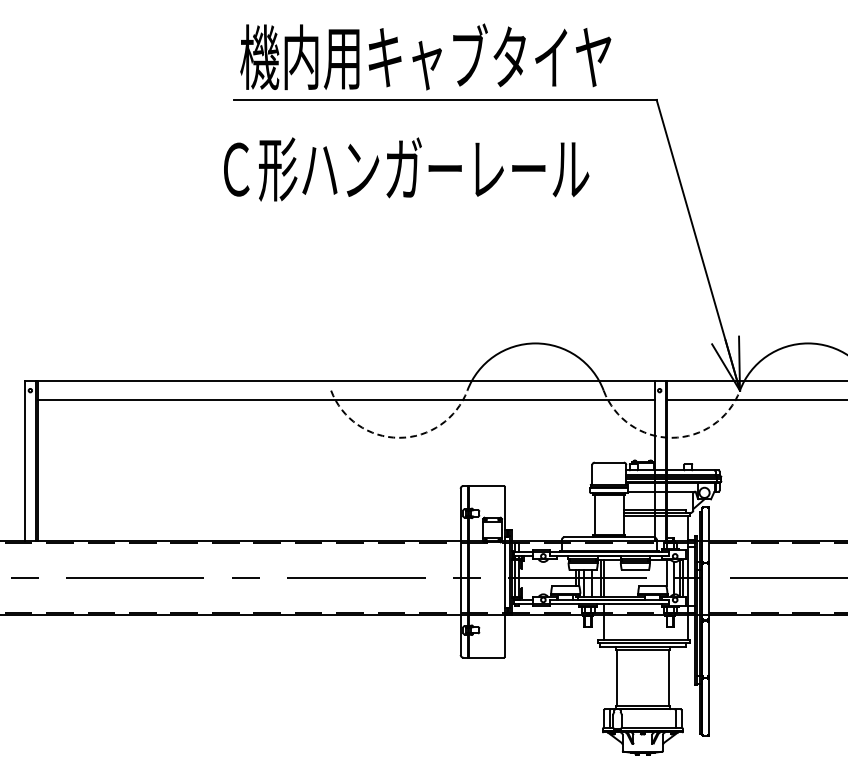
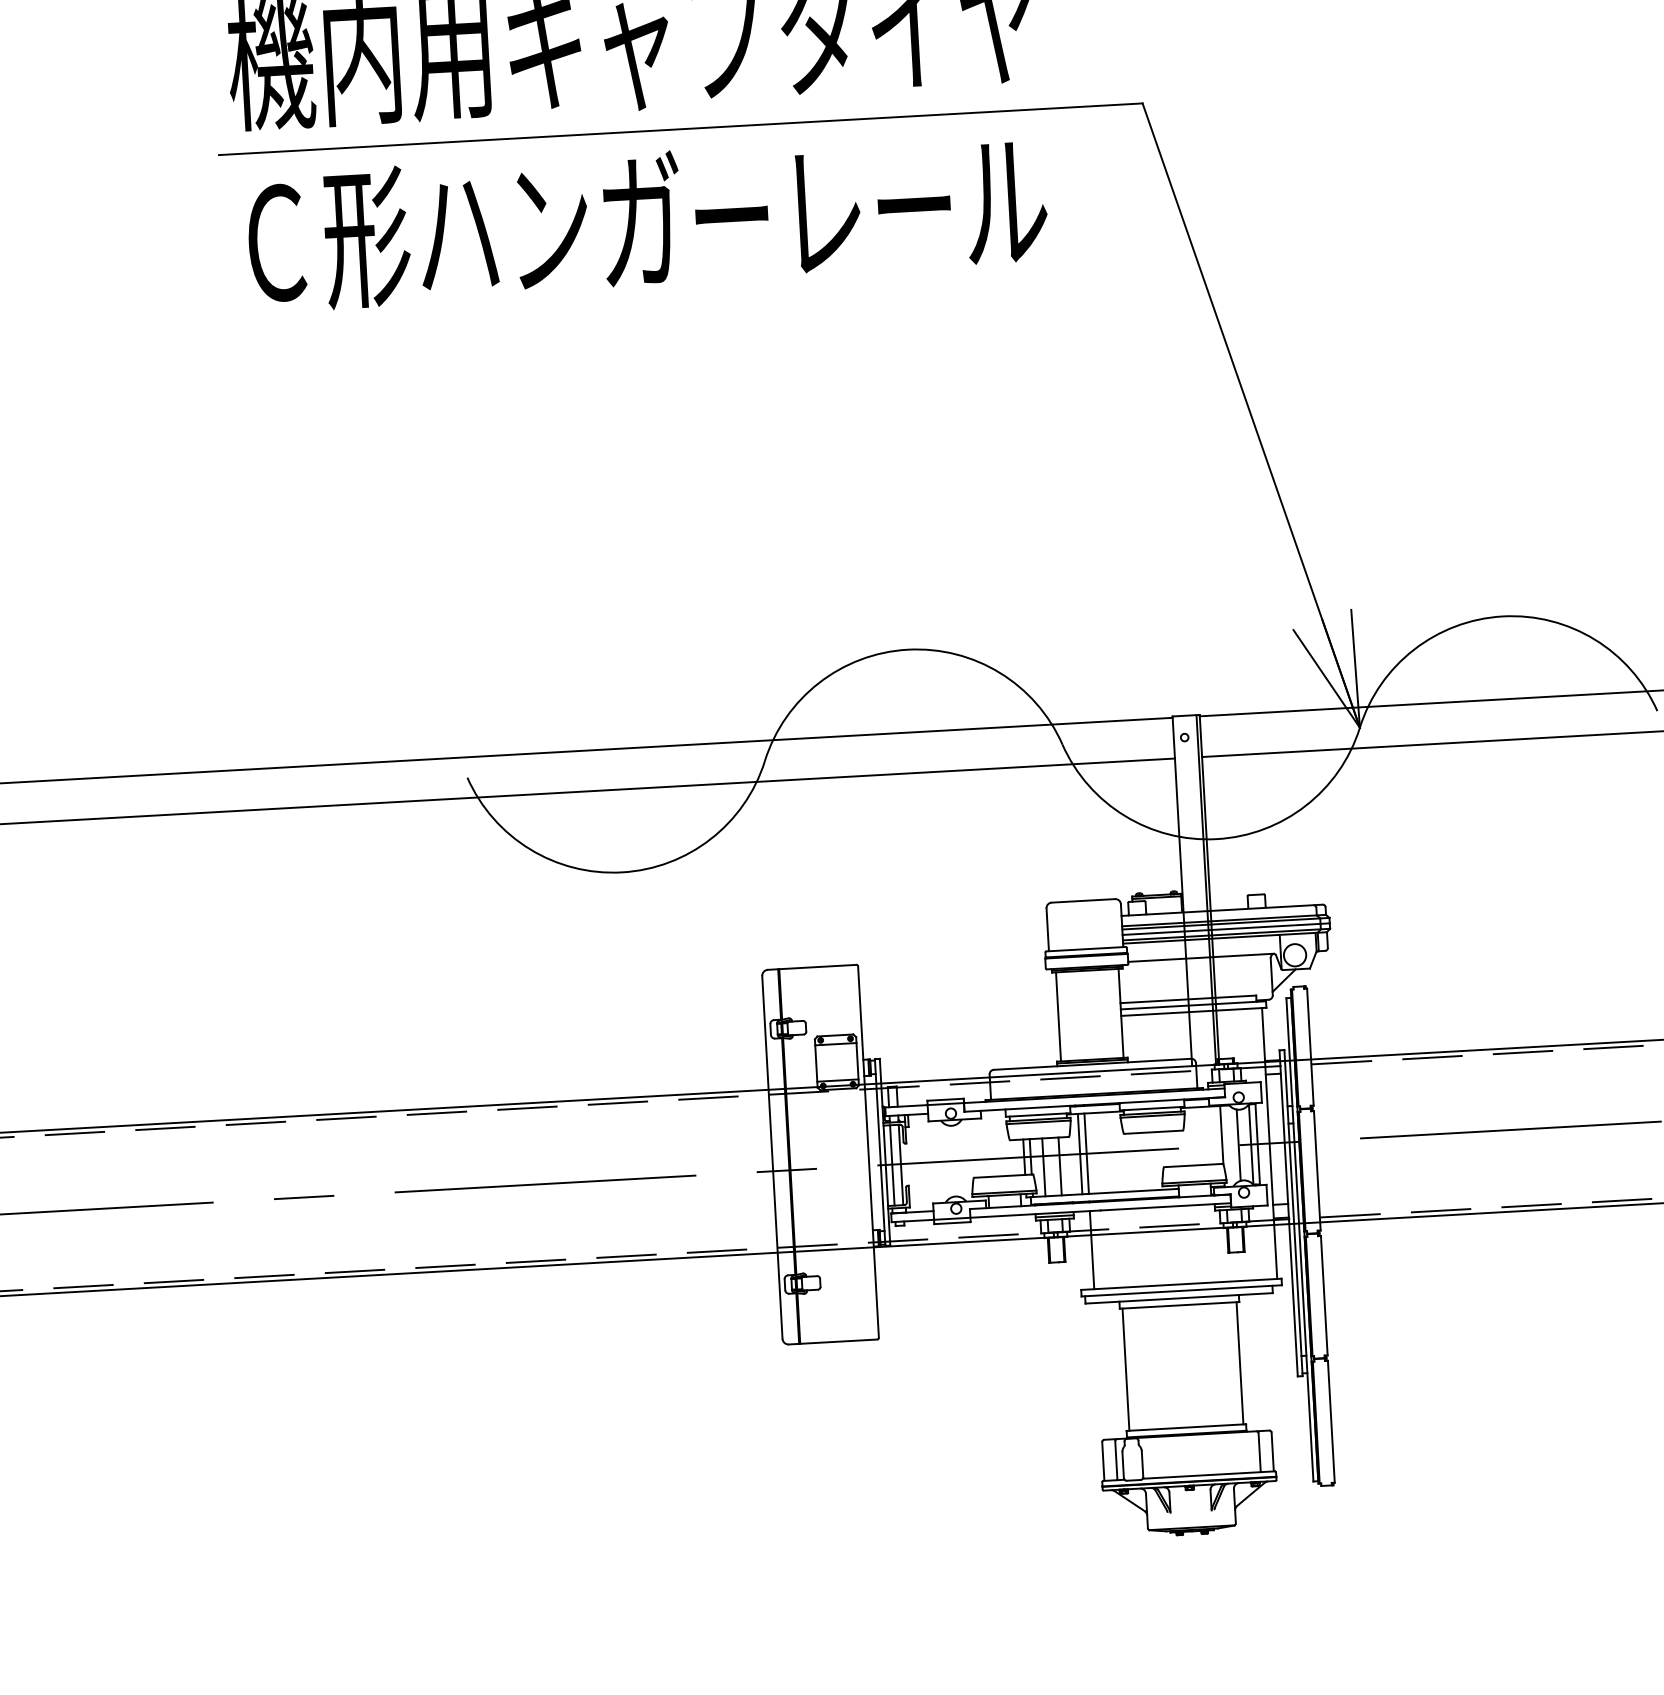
text: (406, 169) -> (647, 222), moved
arc: (399, 437) -> (622, 871), dashed -> solid
arc: (671, 437) -> (1216, 838), dashed -> solid

